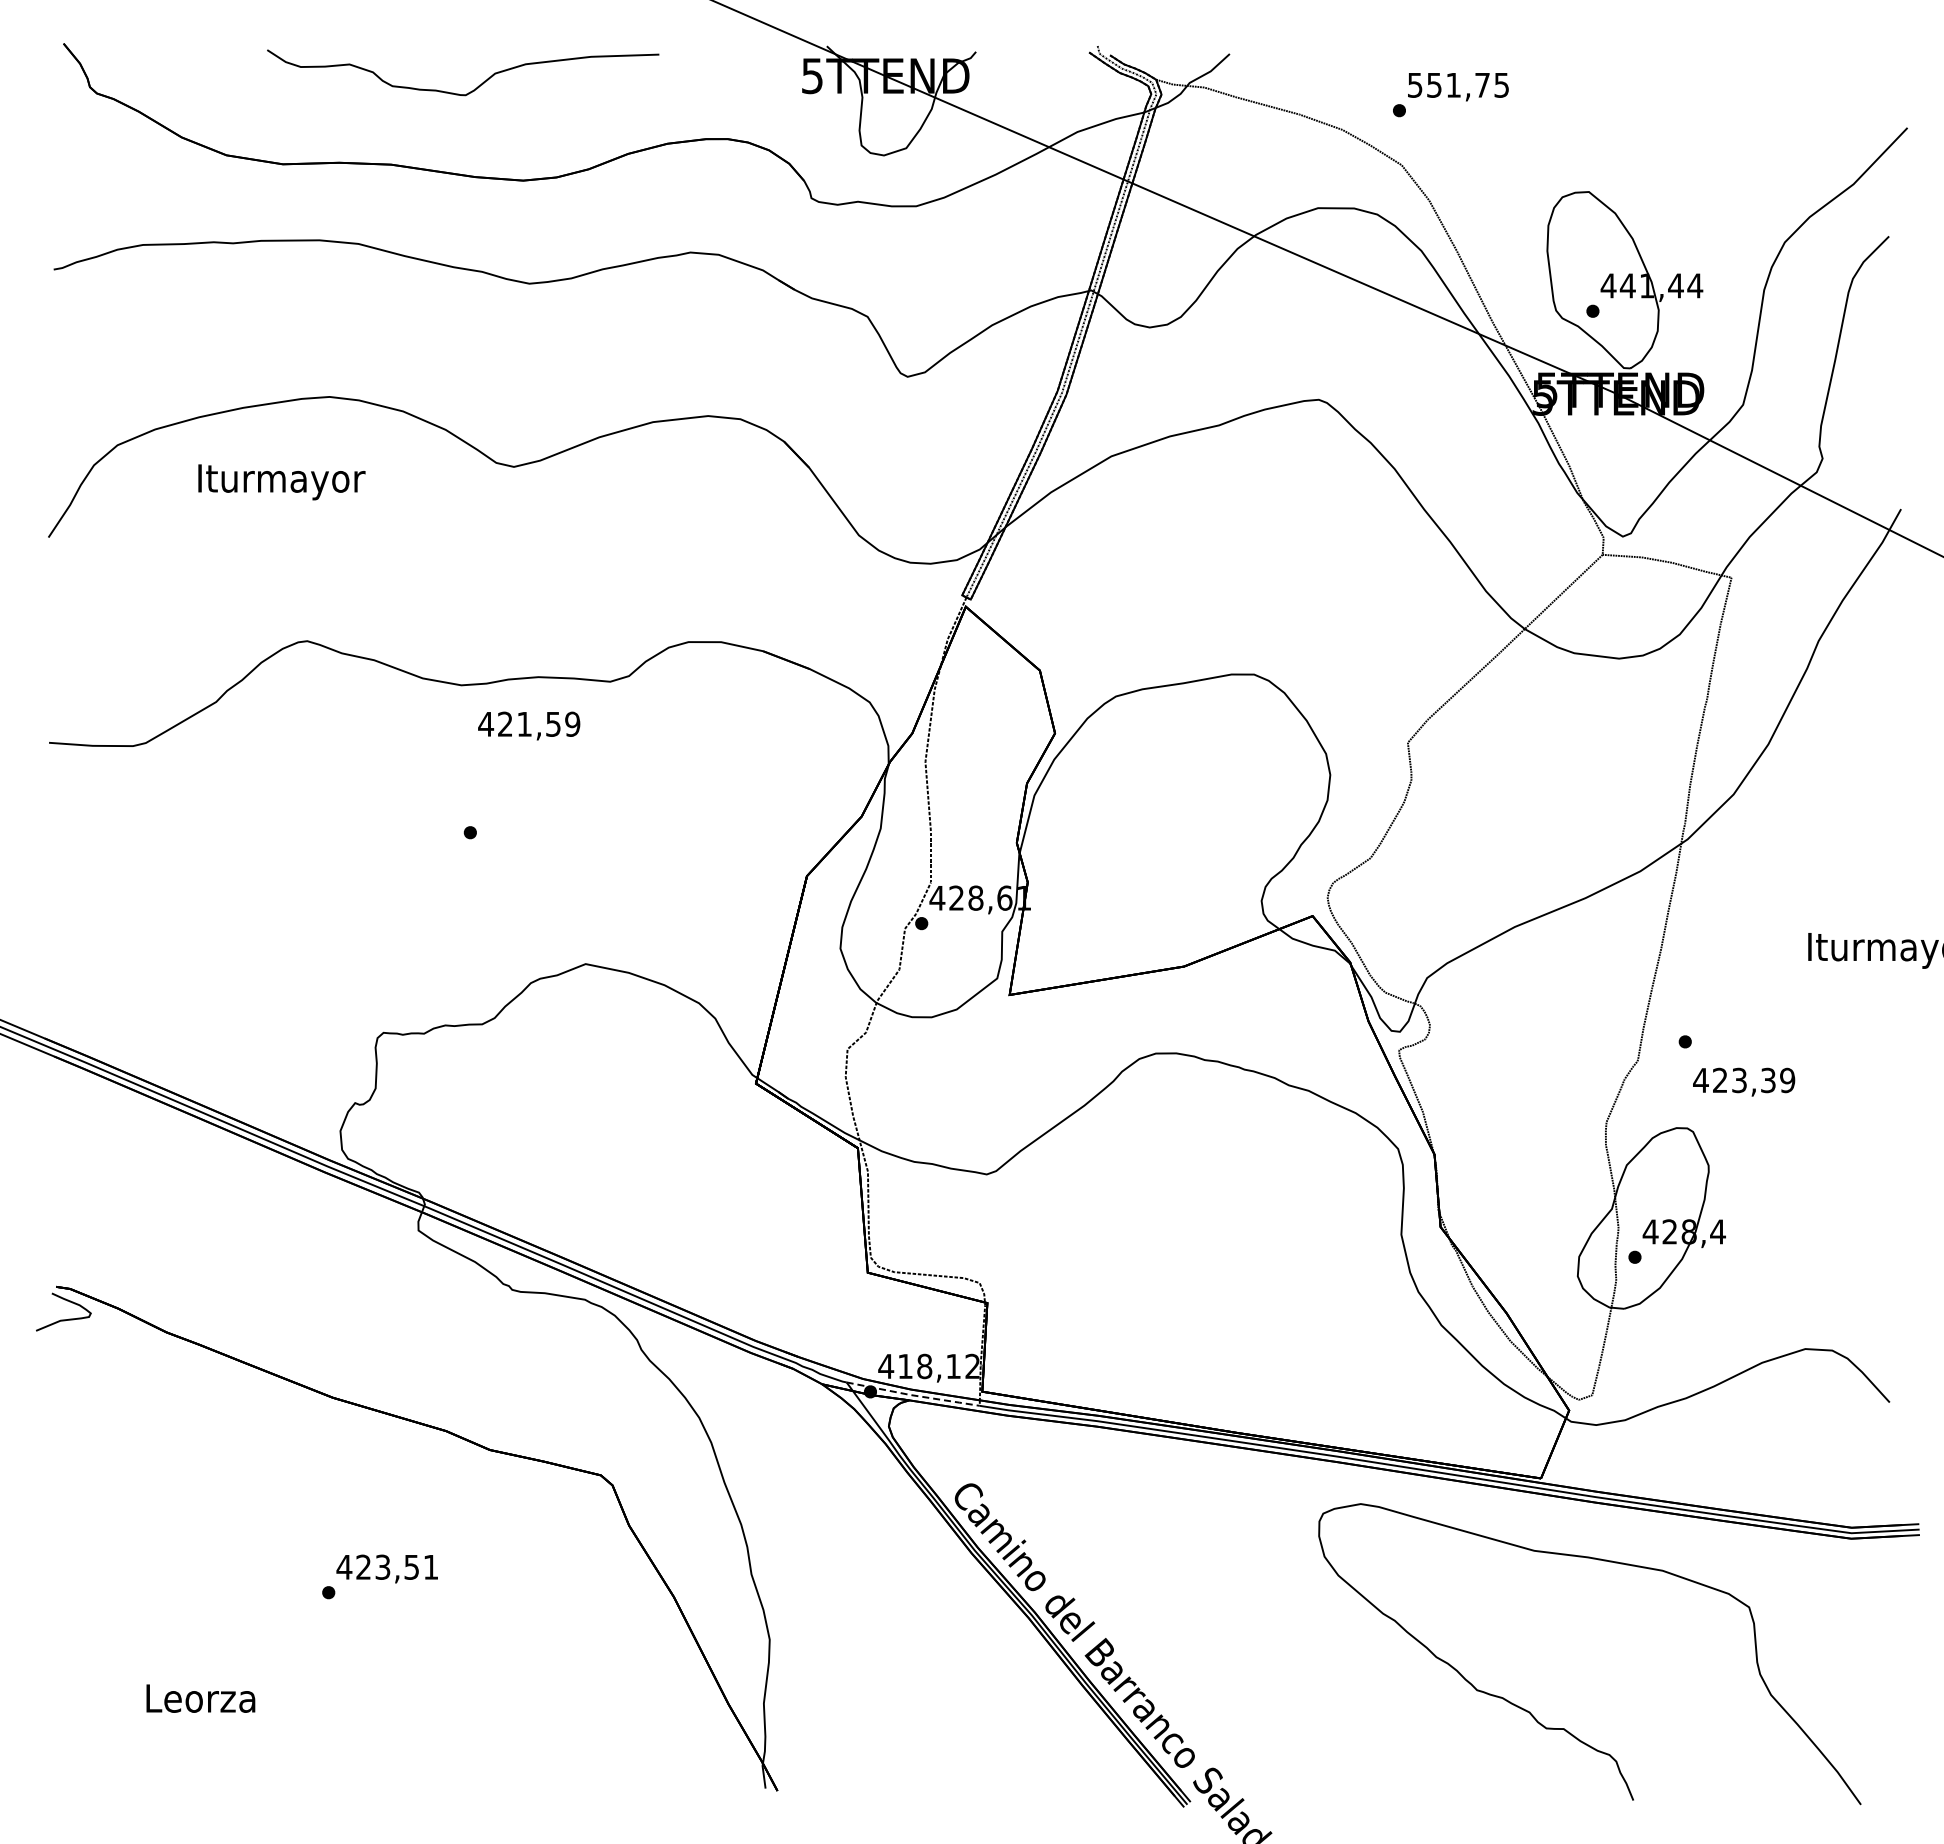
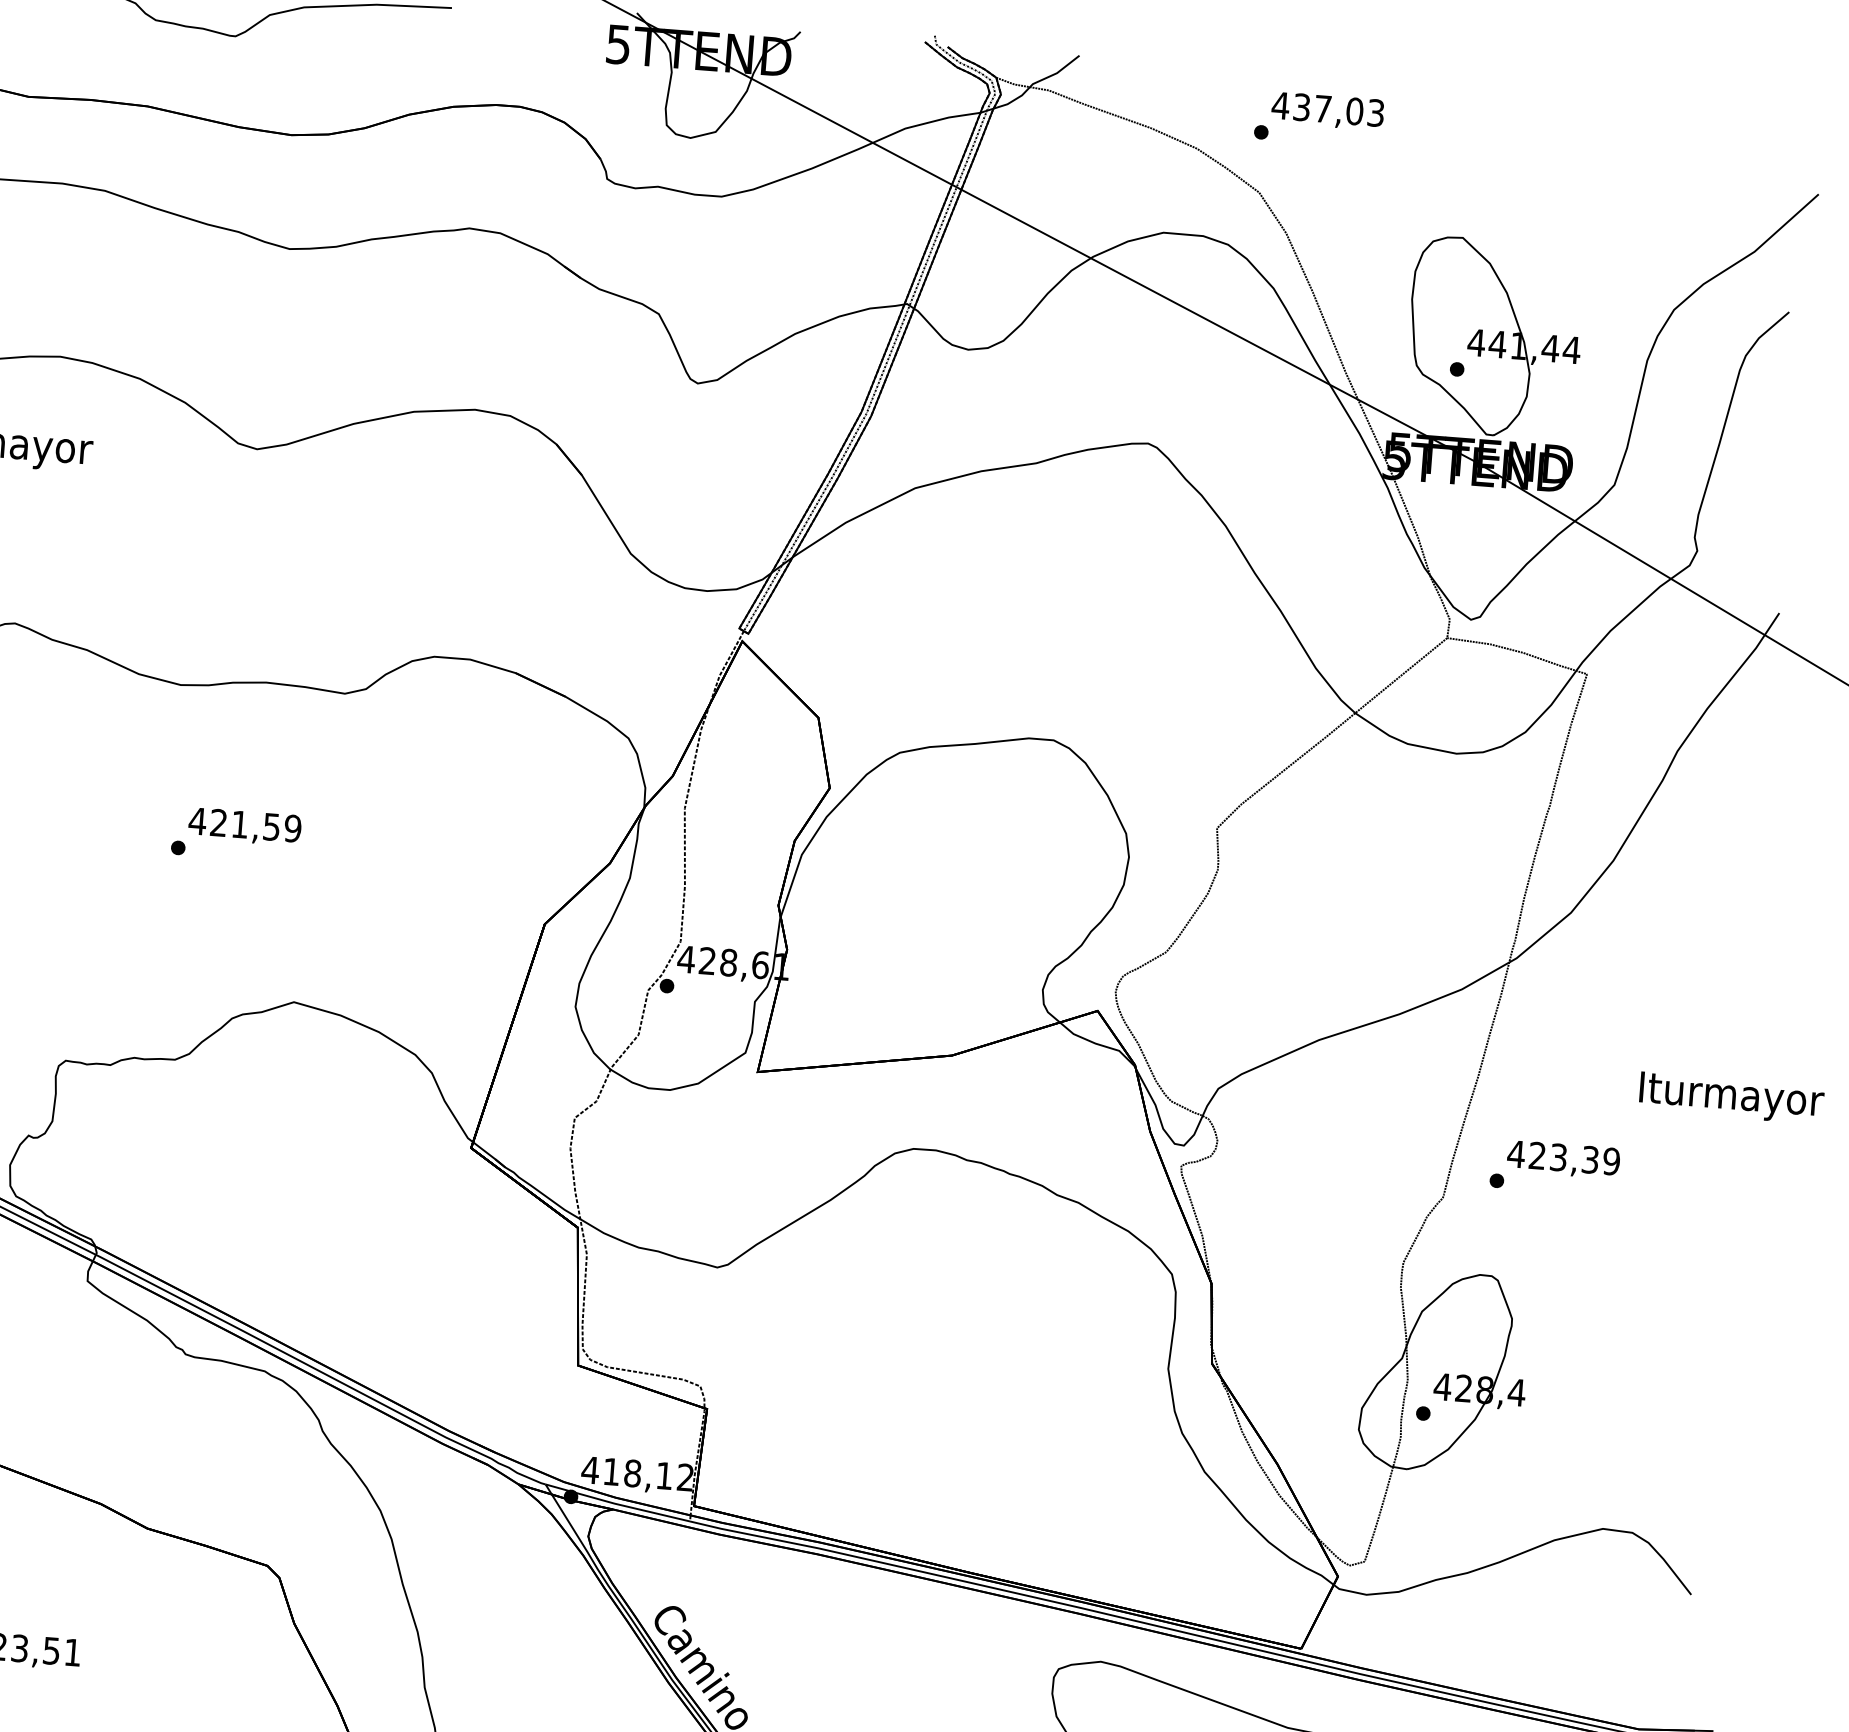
text: (1457, 84) -> (1327, 108), 551,75 -> 437,03
text: (529, 725) -> (245, 826), moved
text: (1744, 1081) -> (1564, 1159), moved
line: (913, 1395) -> (618, 1504), dashed -> solid

